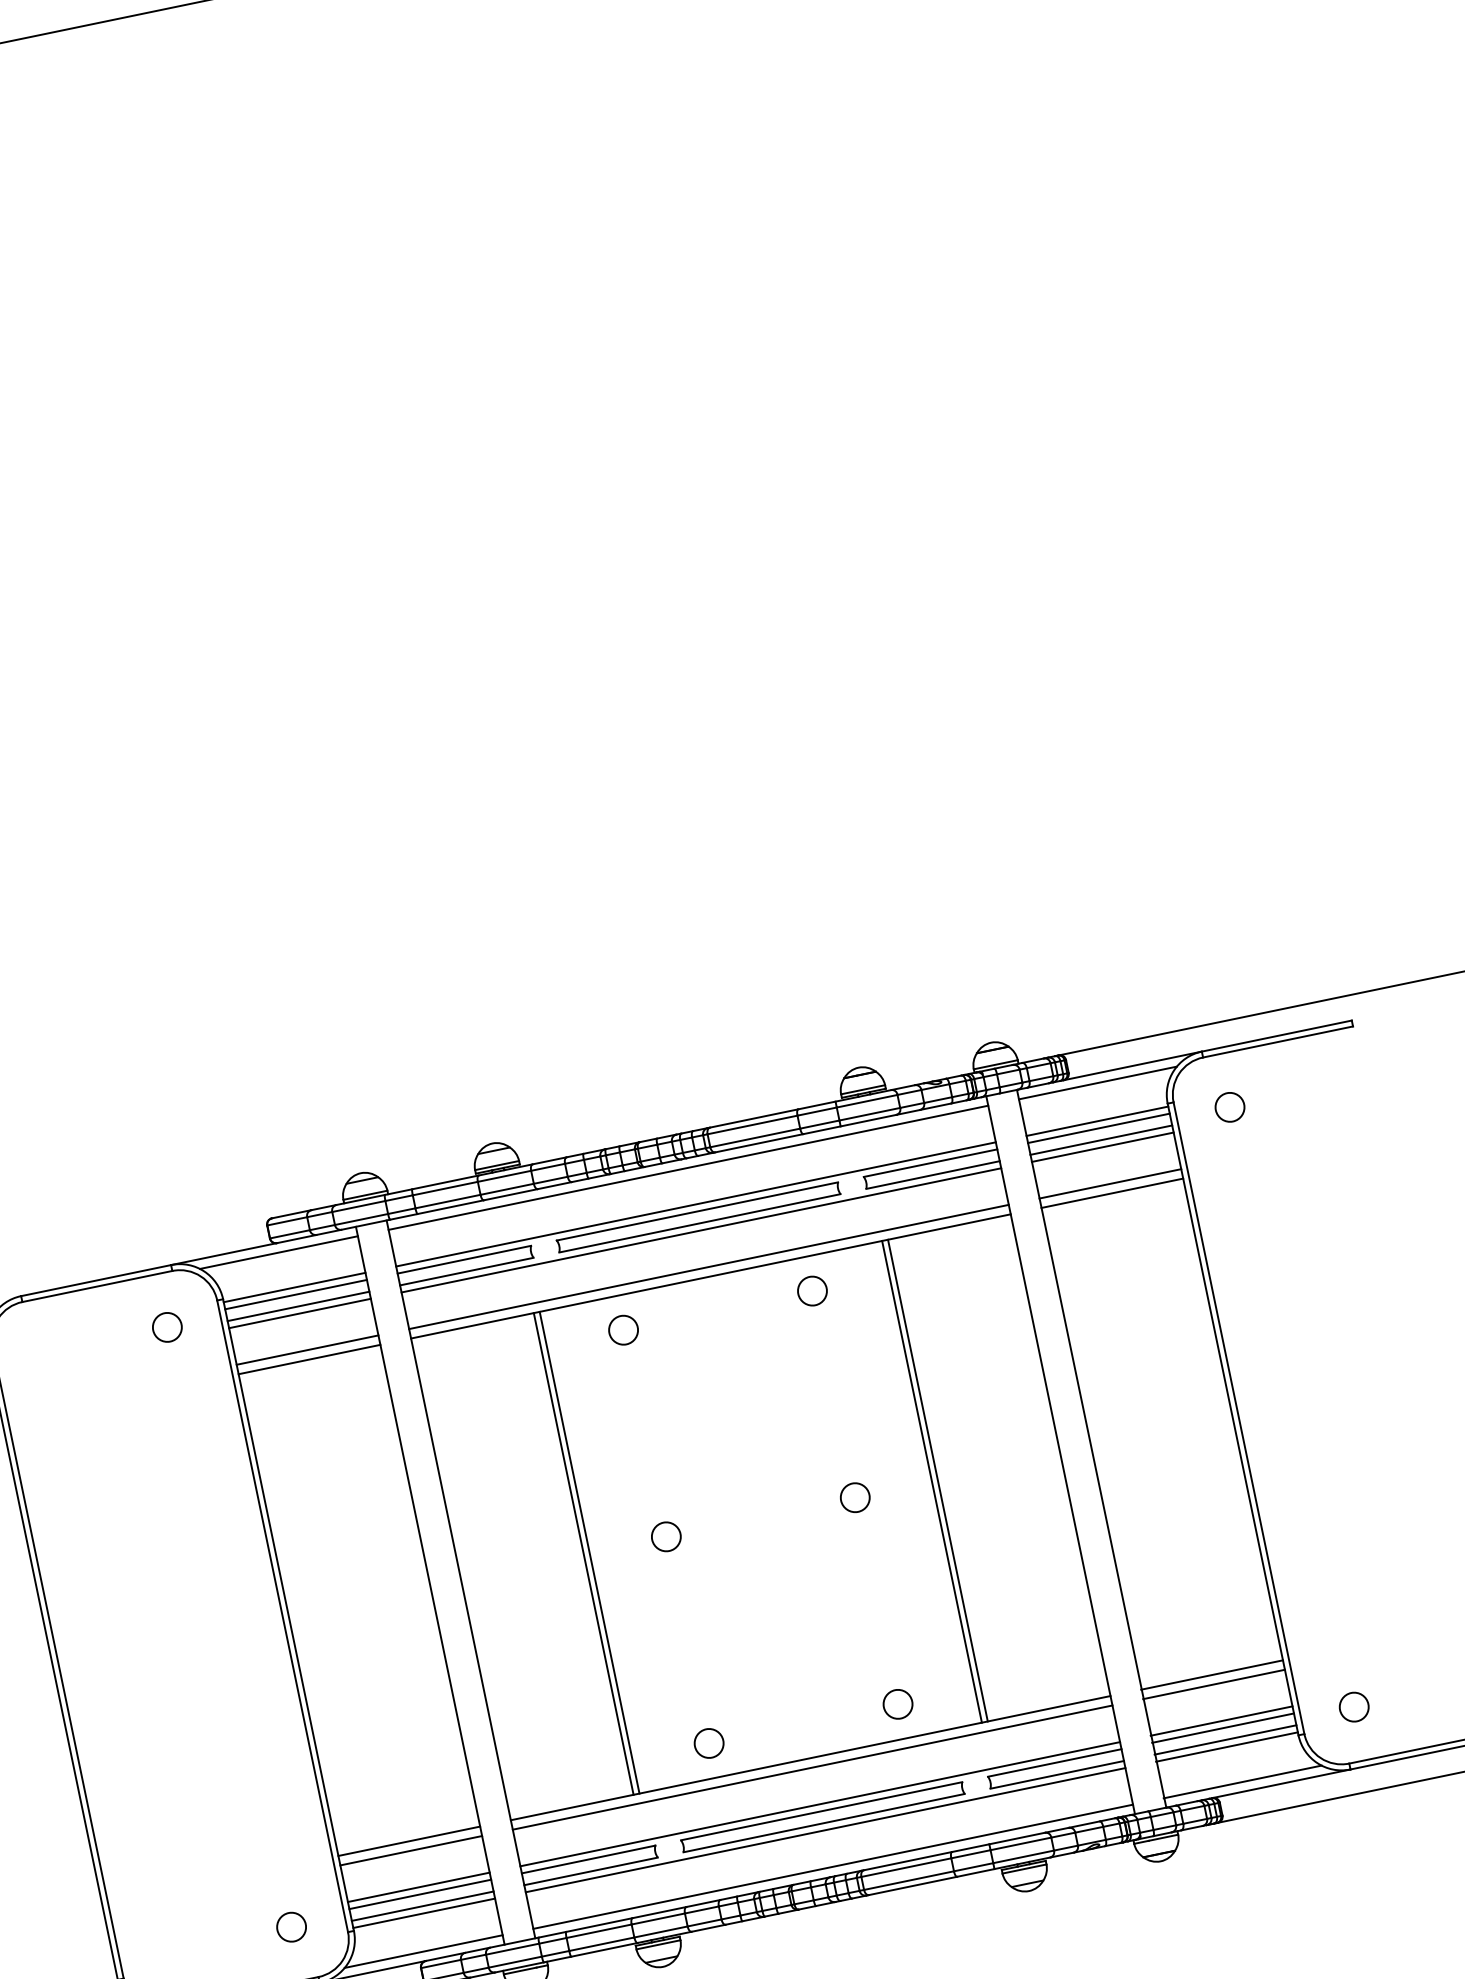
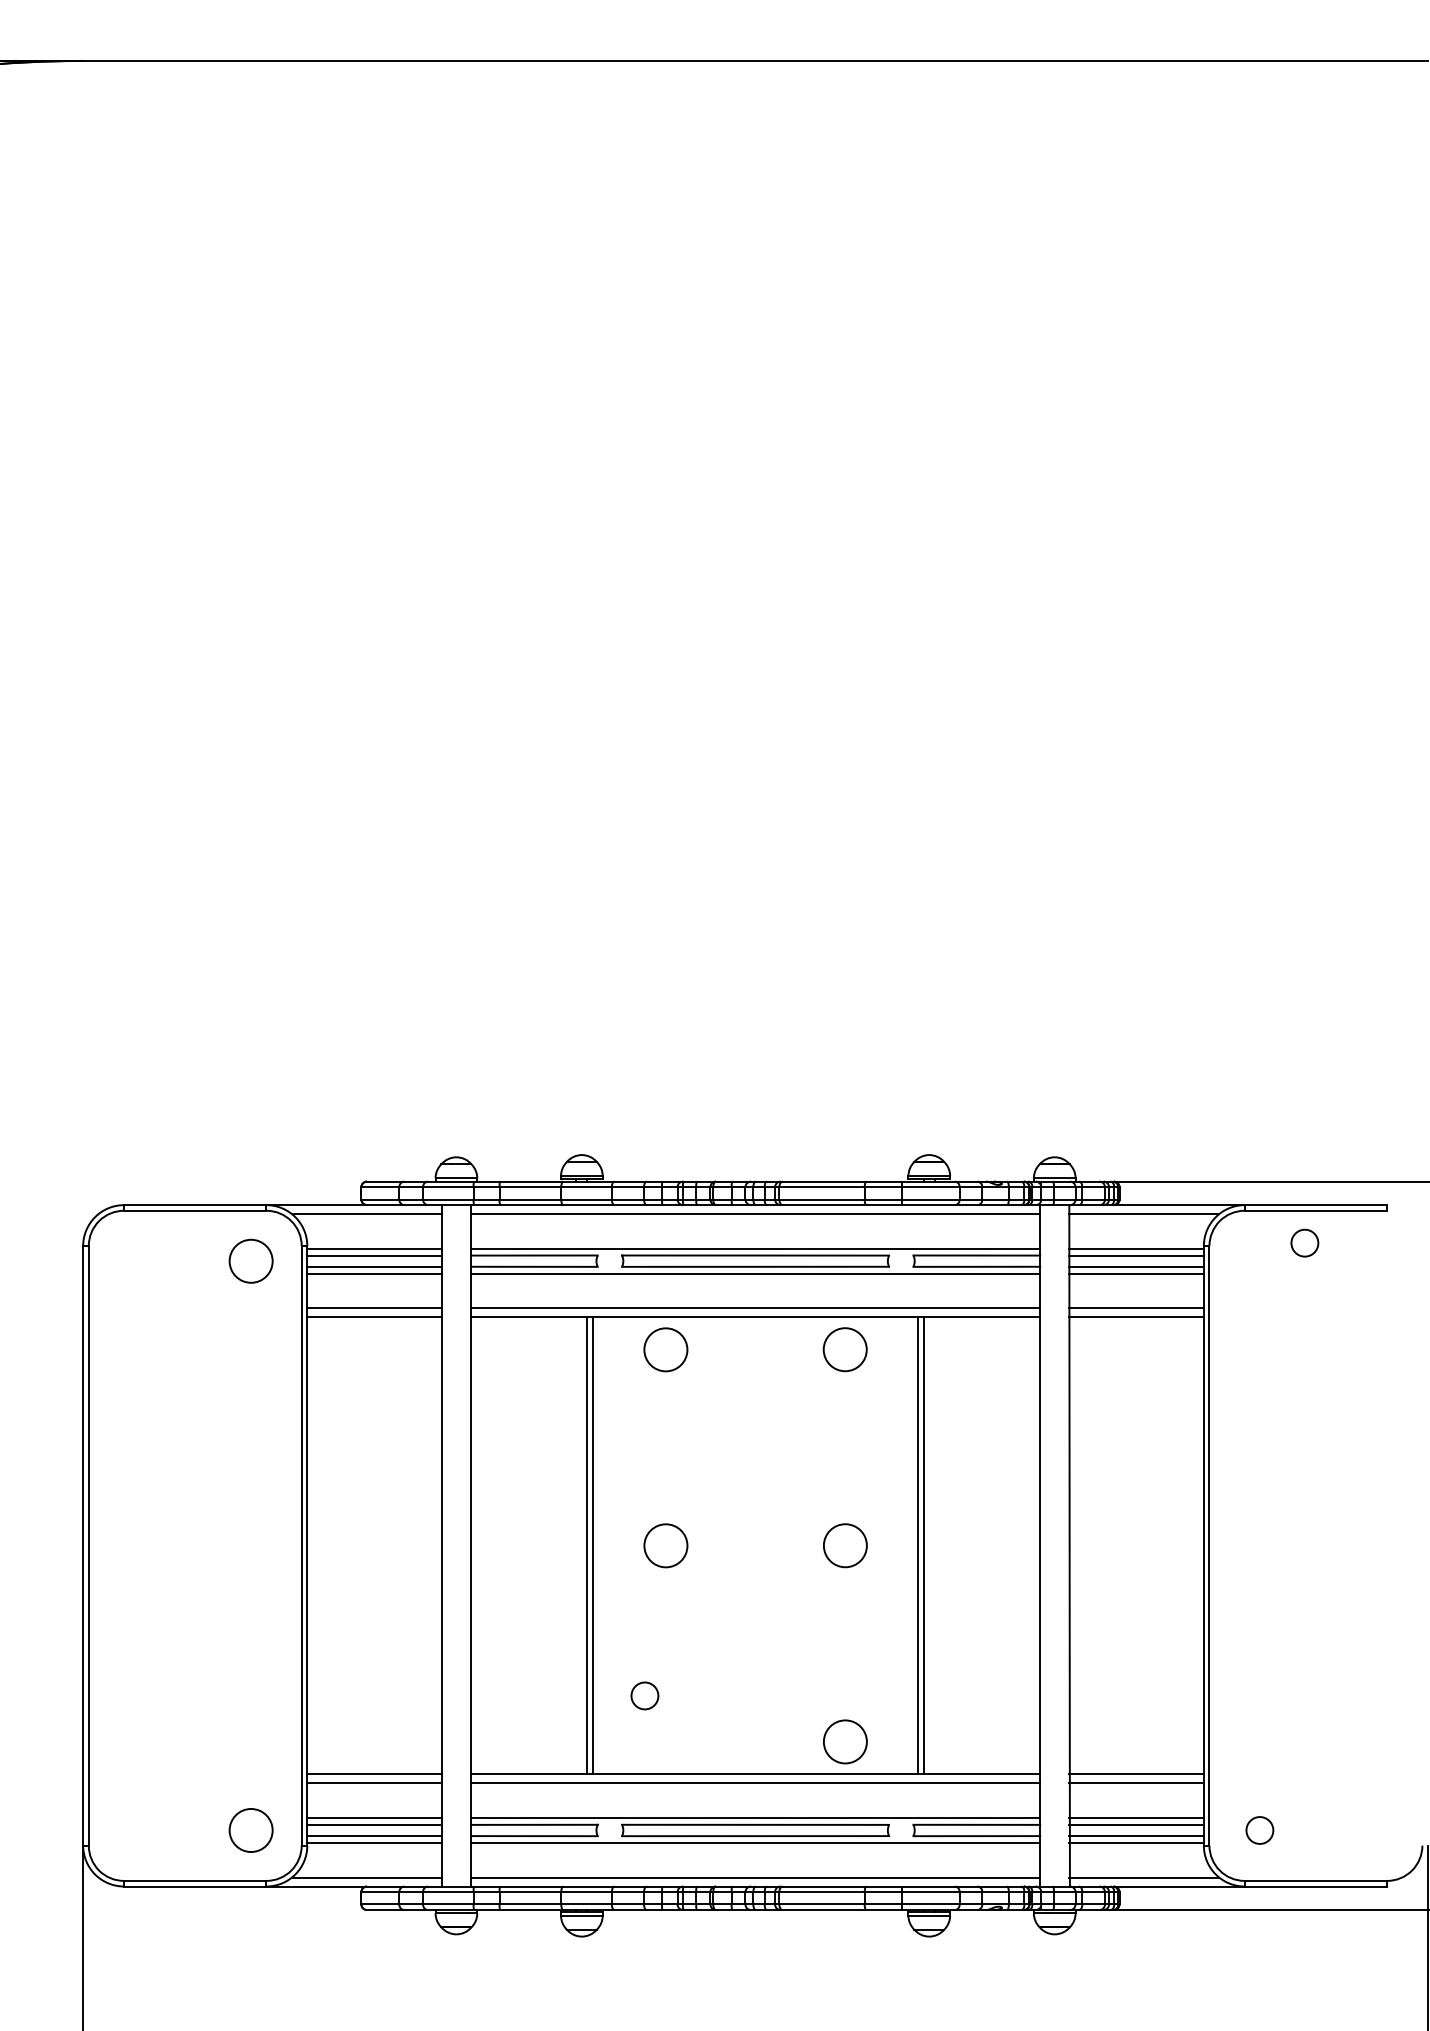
circle: (1229, 1106) -> (1304, 1242), moved
circle: (811, 1291) -> (844, 1349), size x1.6
circle: (167, 1326) -> (251, 1260), size x1.6
circle: (623, 1330) -> (665, 1349), size x1.6
circle: (854, 1497) -> (844, 1545), size x1.6
circle: (665, 1536) -> (665, 1545), size x1.6
circle: (897, 1704) -> (844, 1741), size x1.6
circle: (708, 1743) -> (644, 1695), moved
circle: (291, 1927) -> (251, 1830), size x1.6

